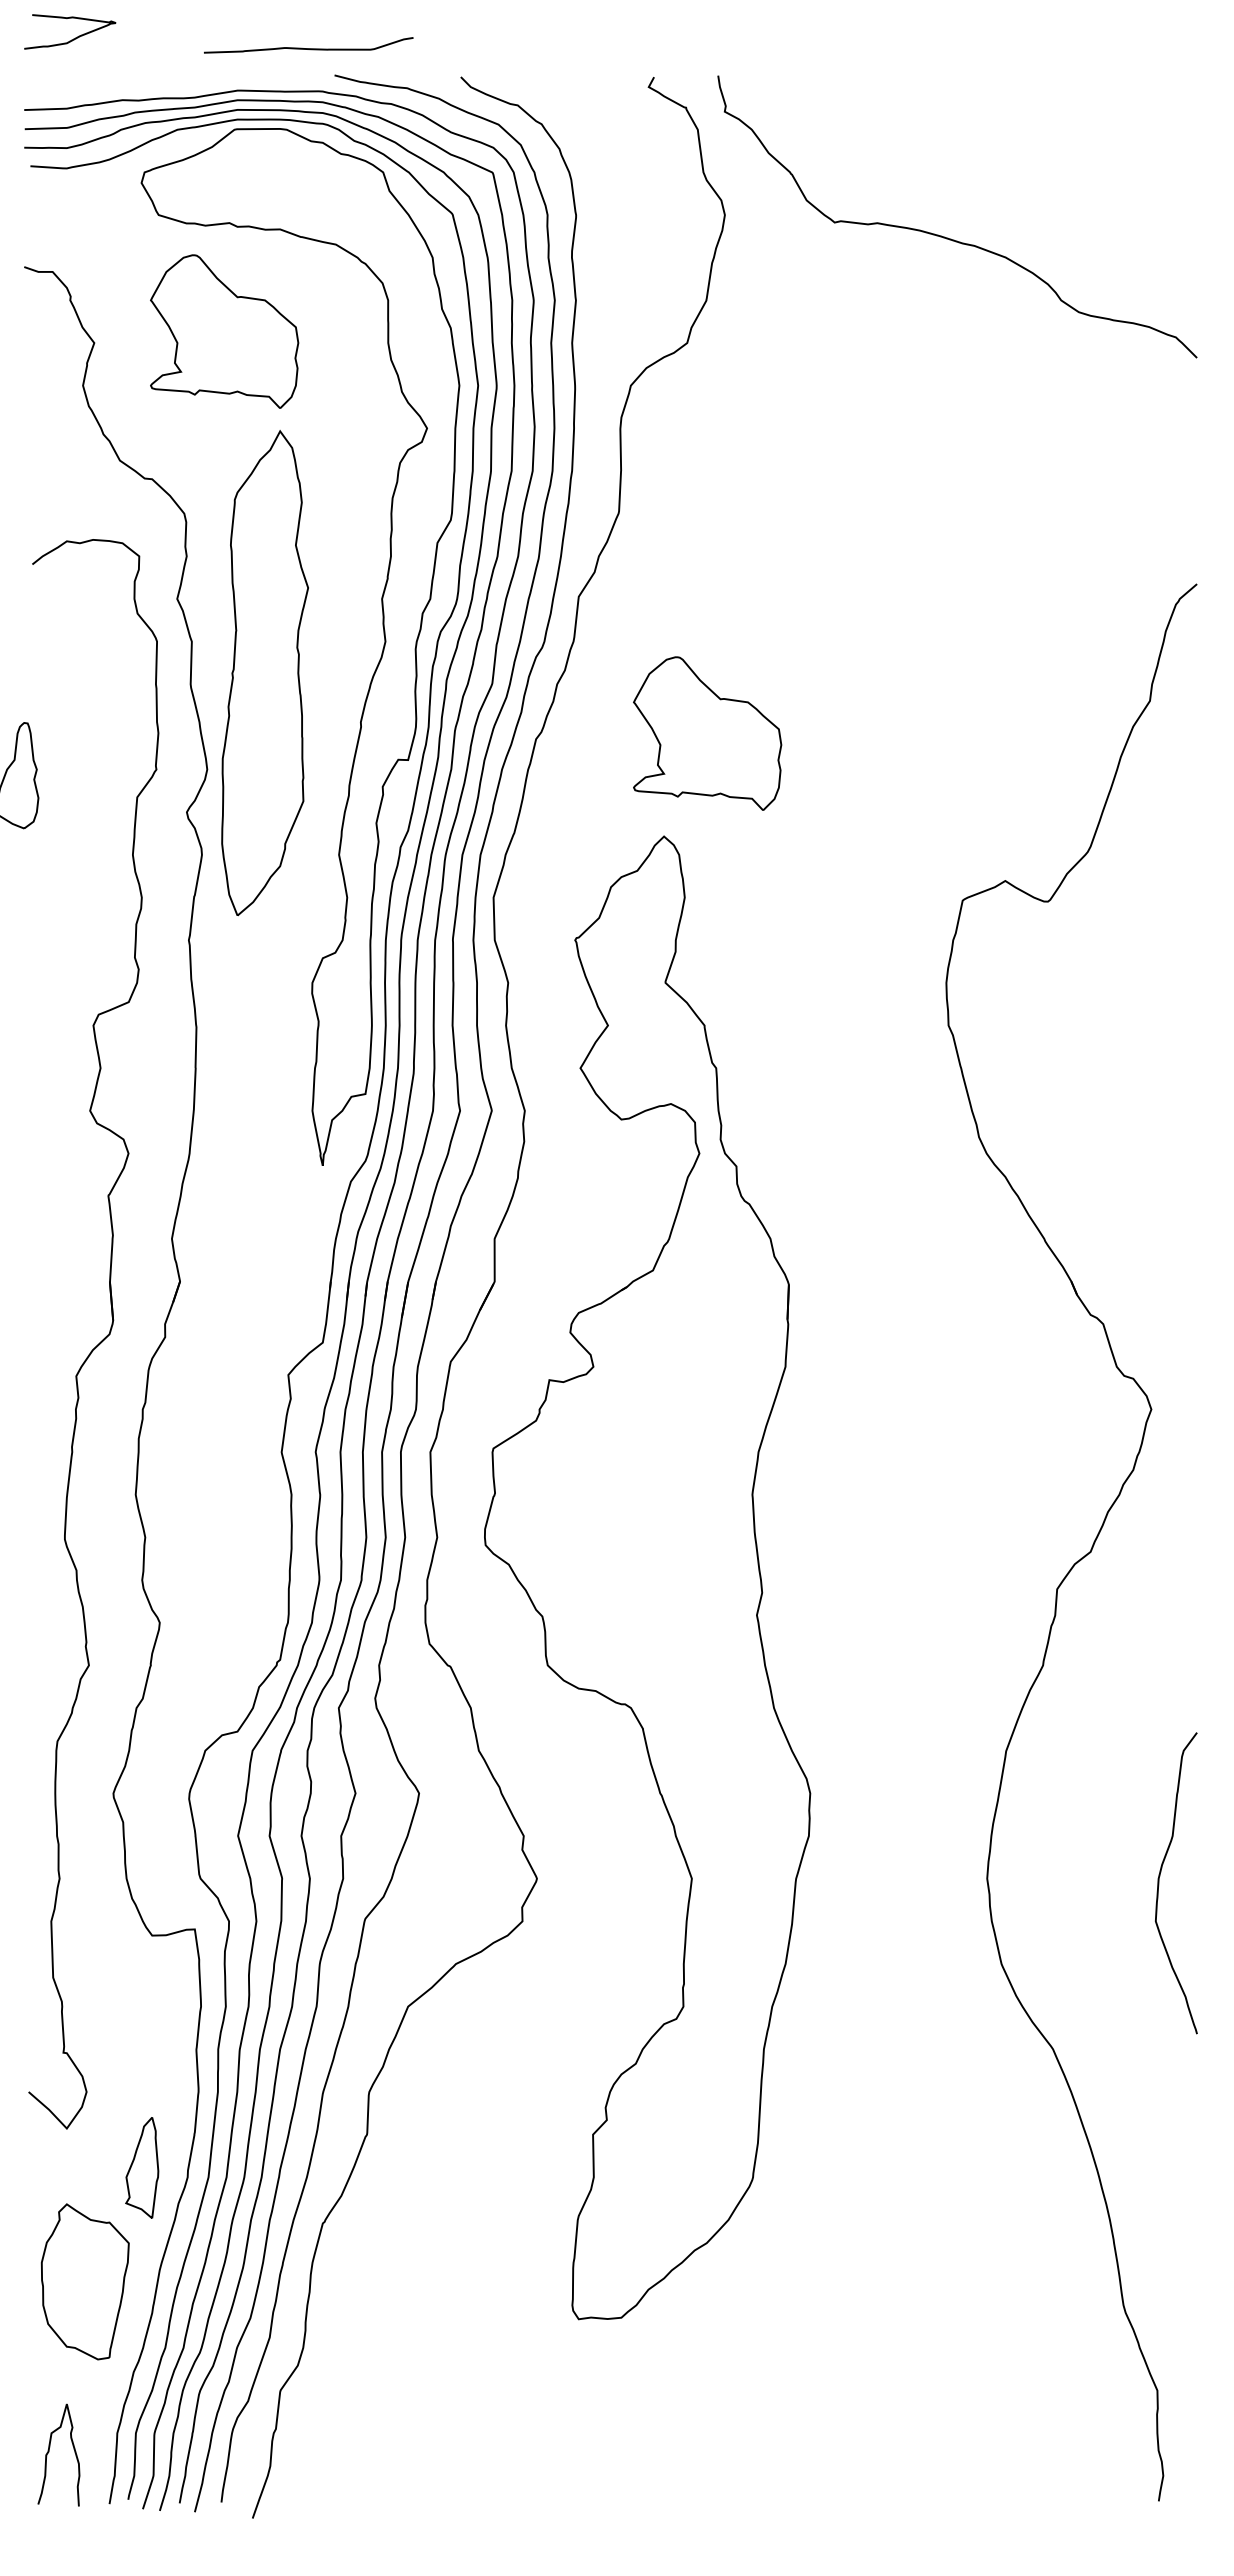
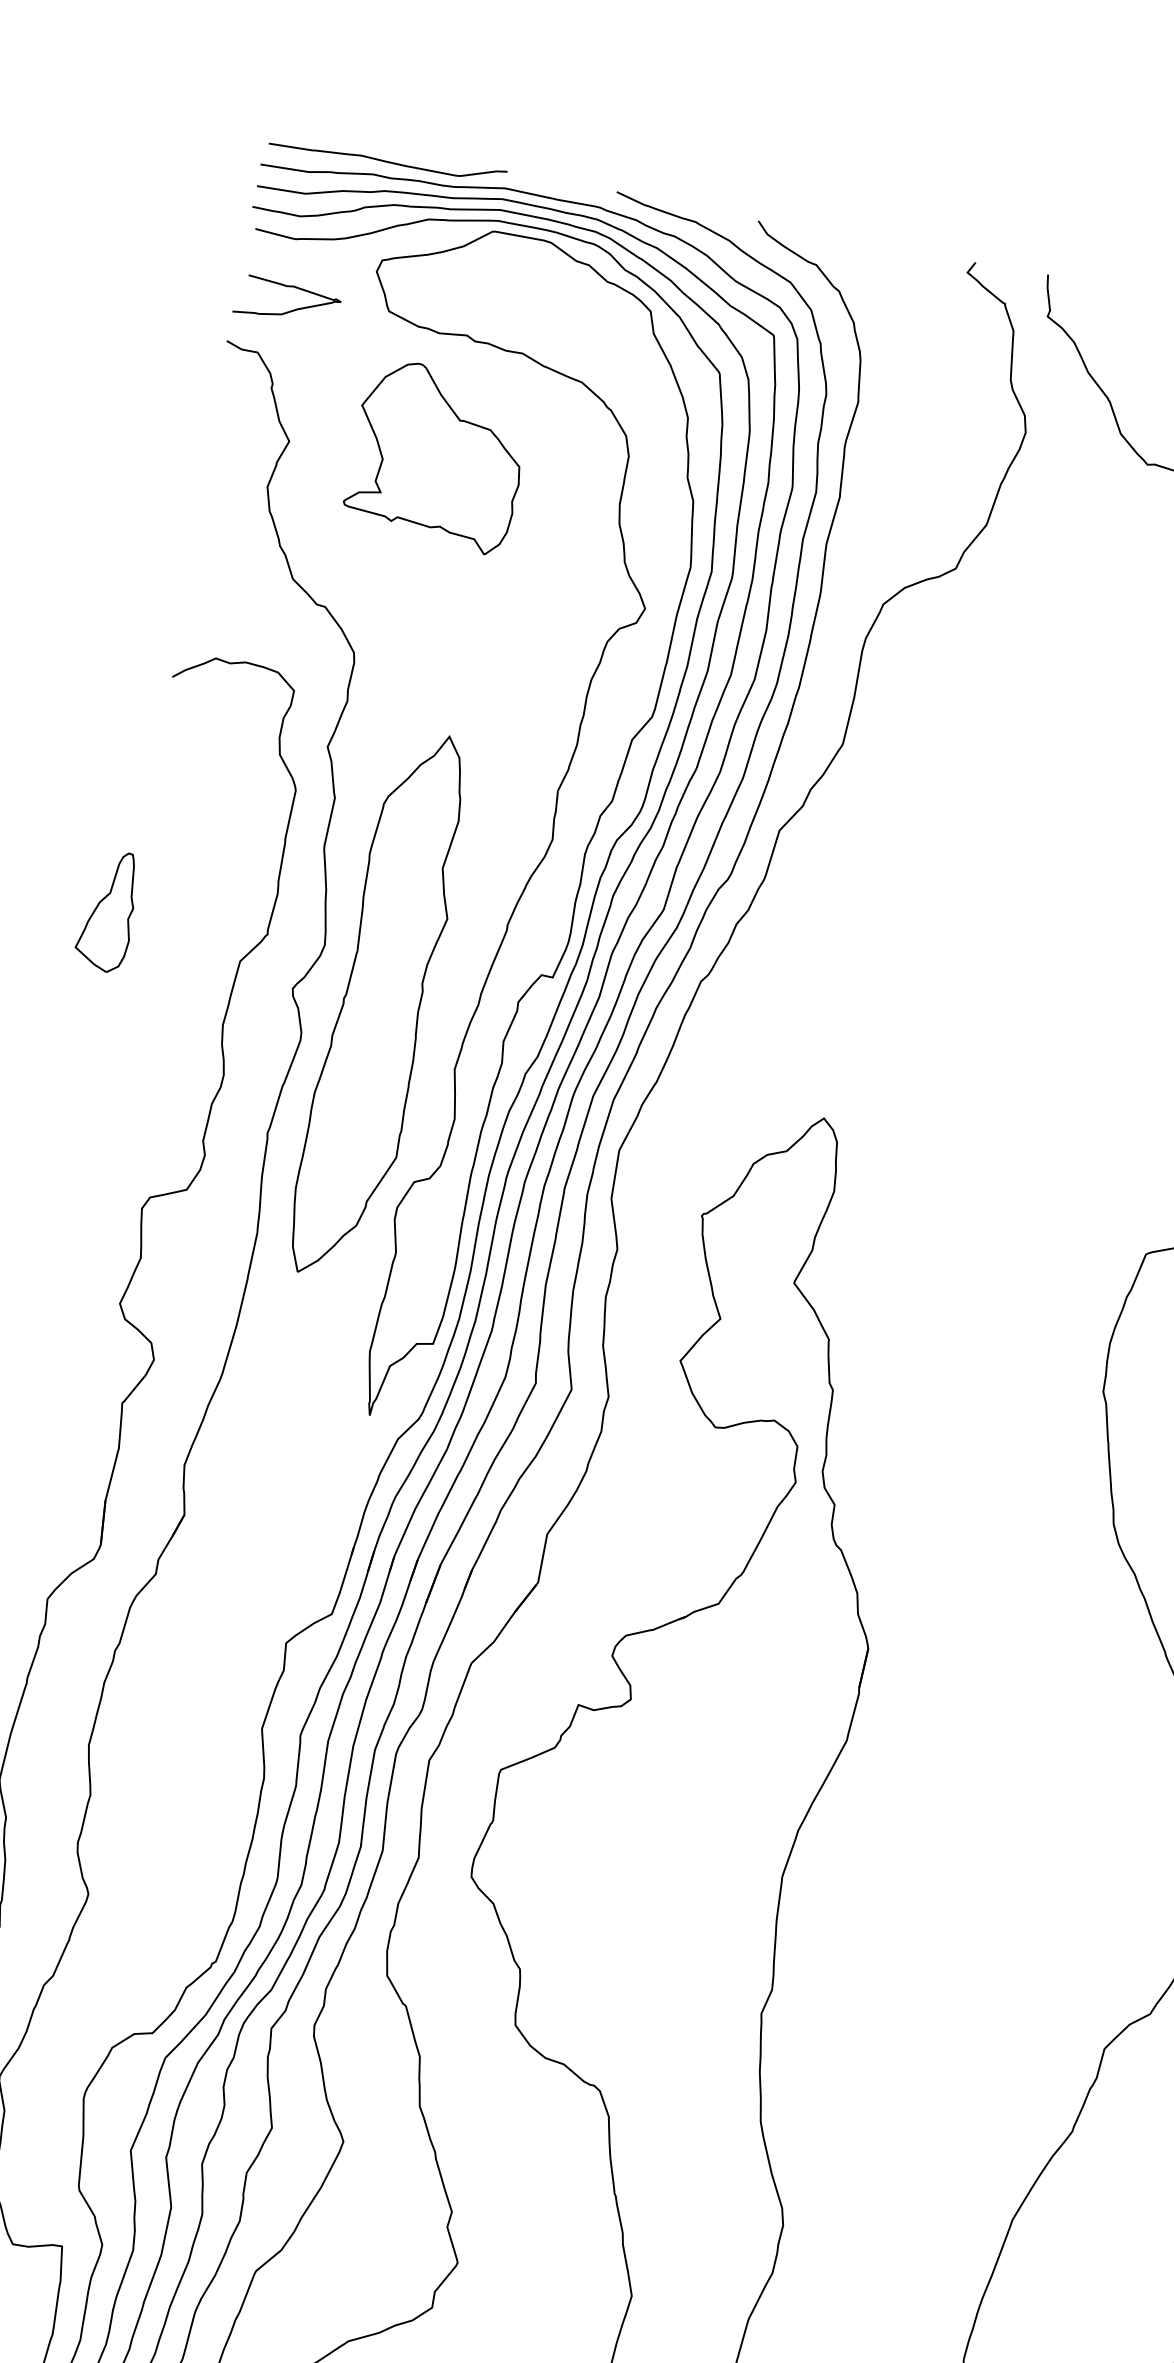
curve: (73, 38) -> (290, 310), moved
curve: (308, 48) -> (387, 161), moved
part: (264, 673) -> (379, 1005), moved
part: (707, 733) -> (894, 1011), removed

